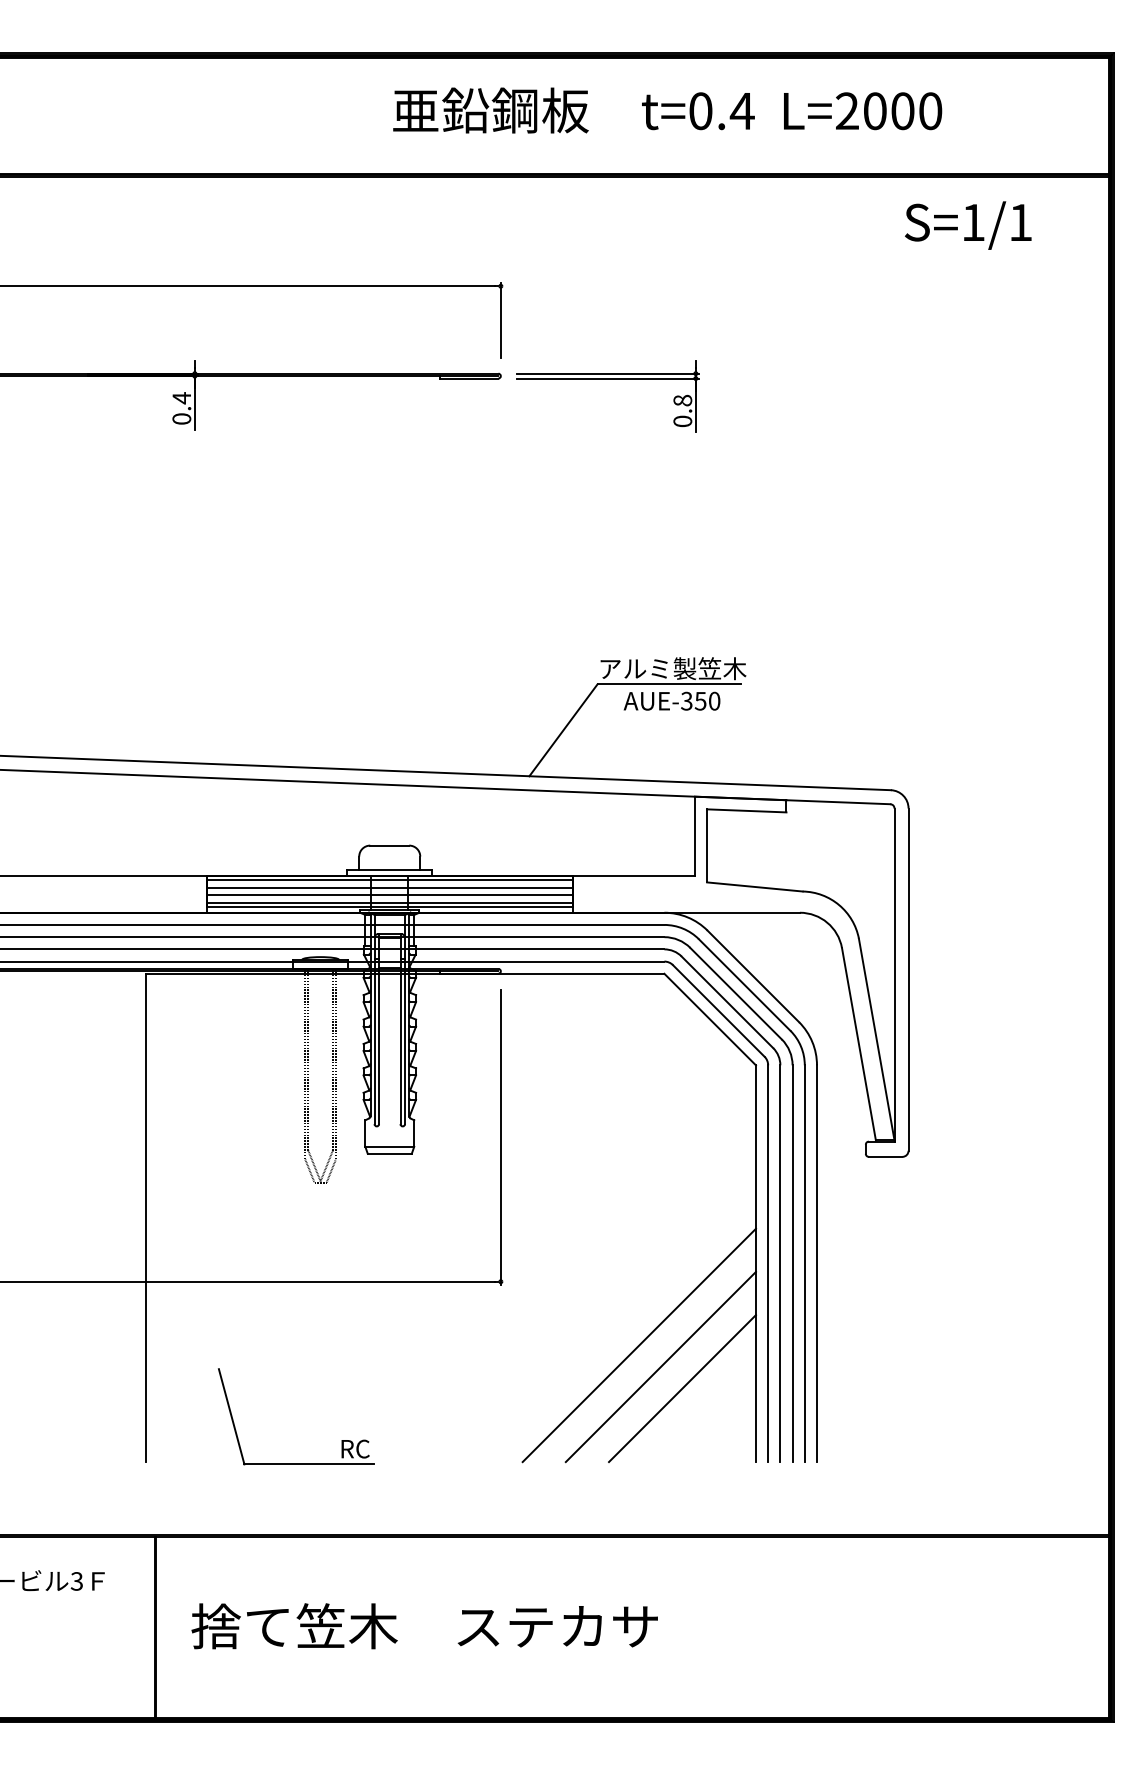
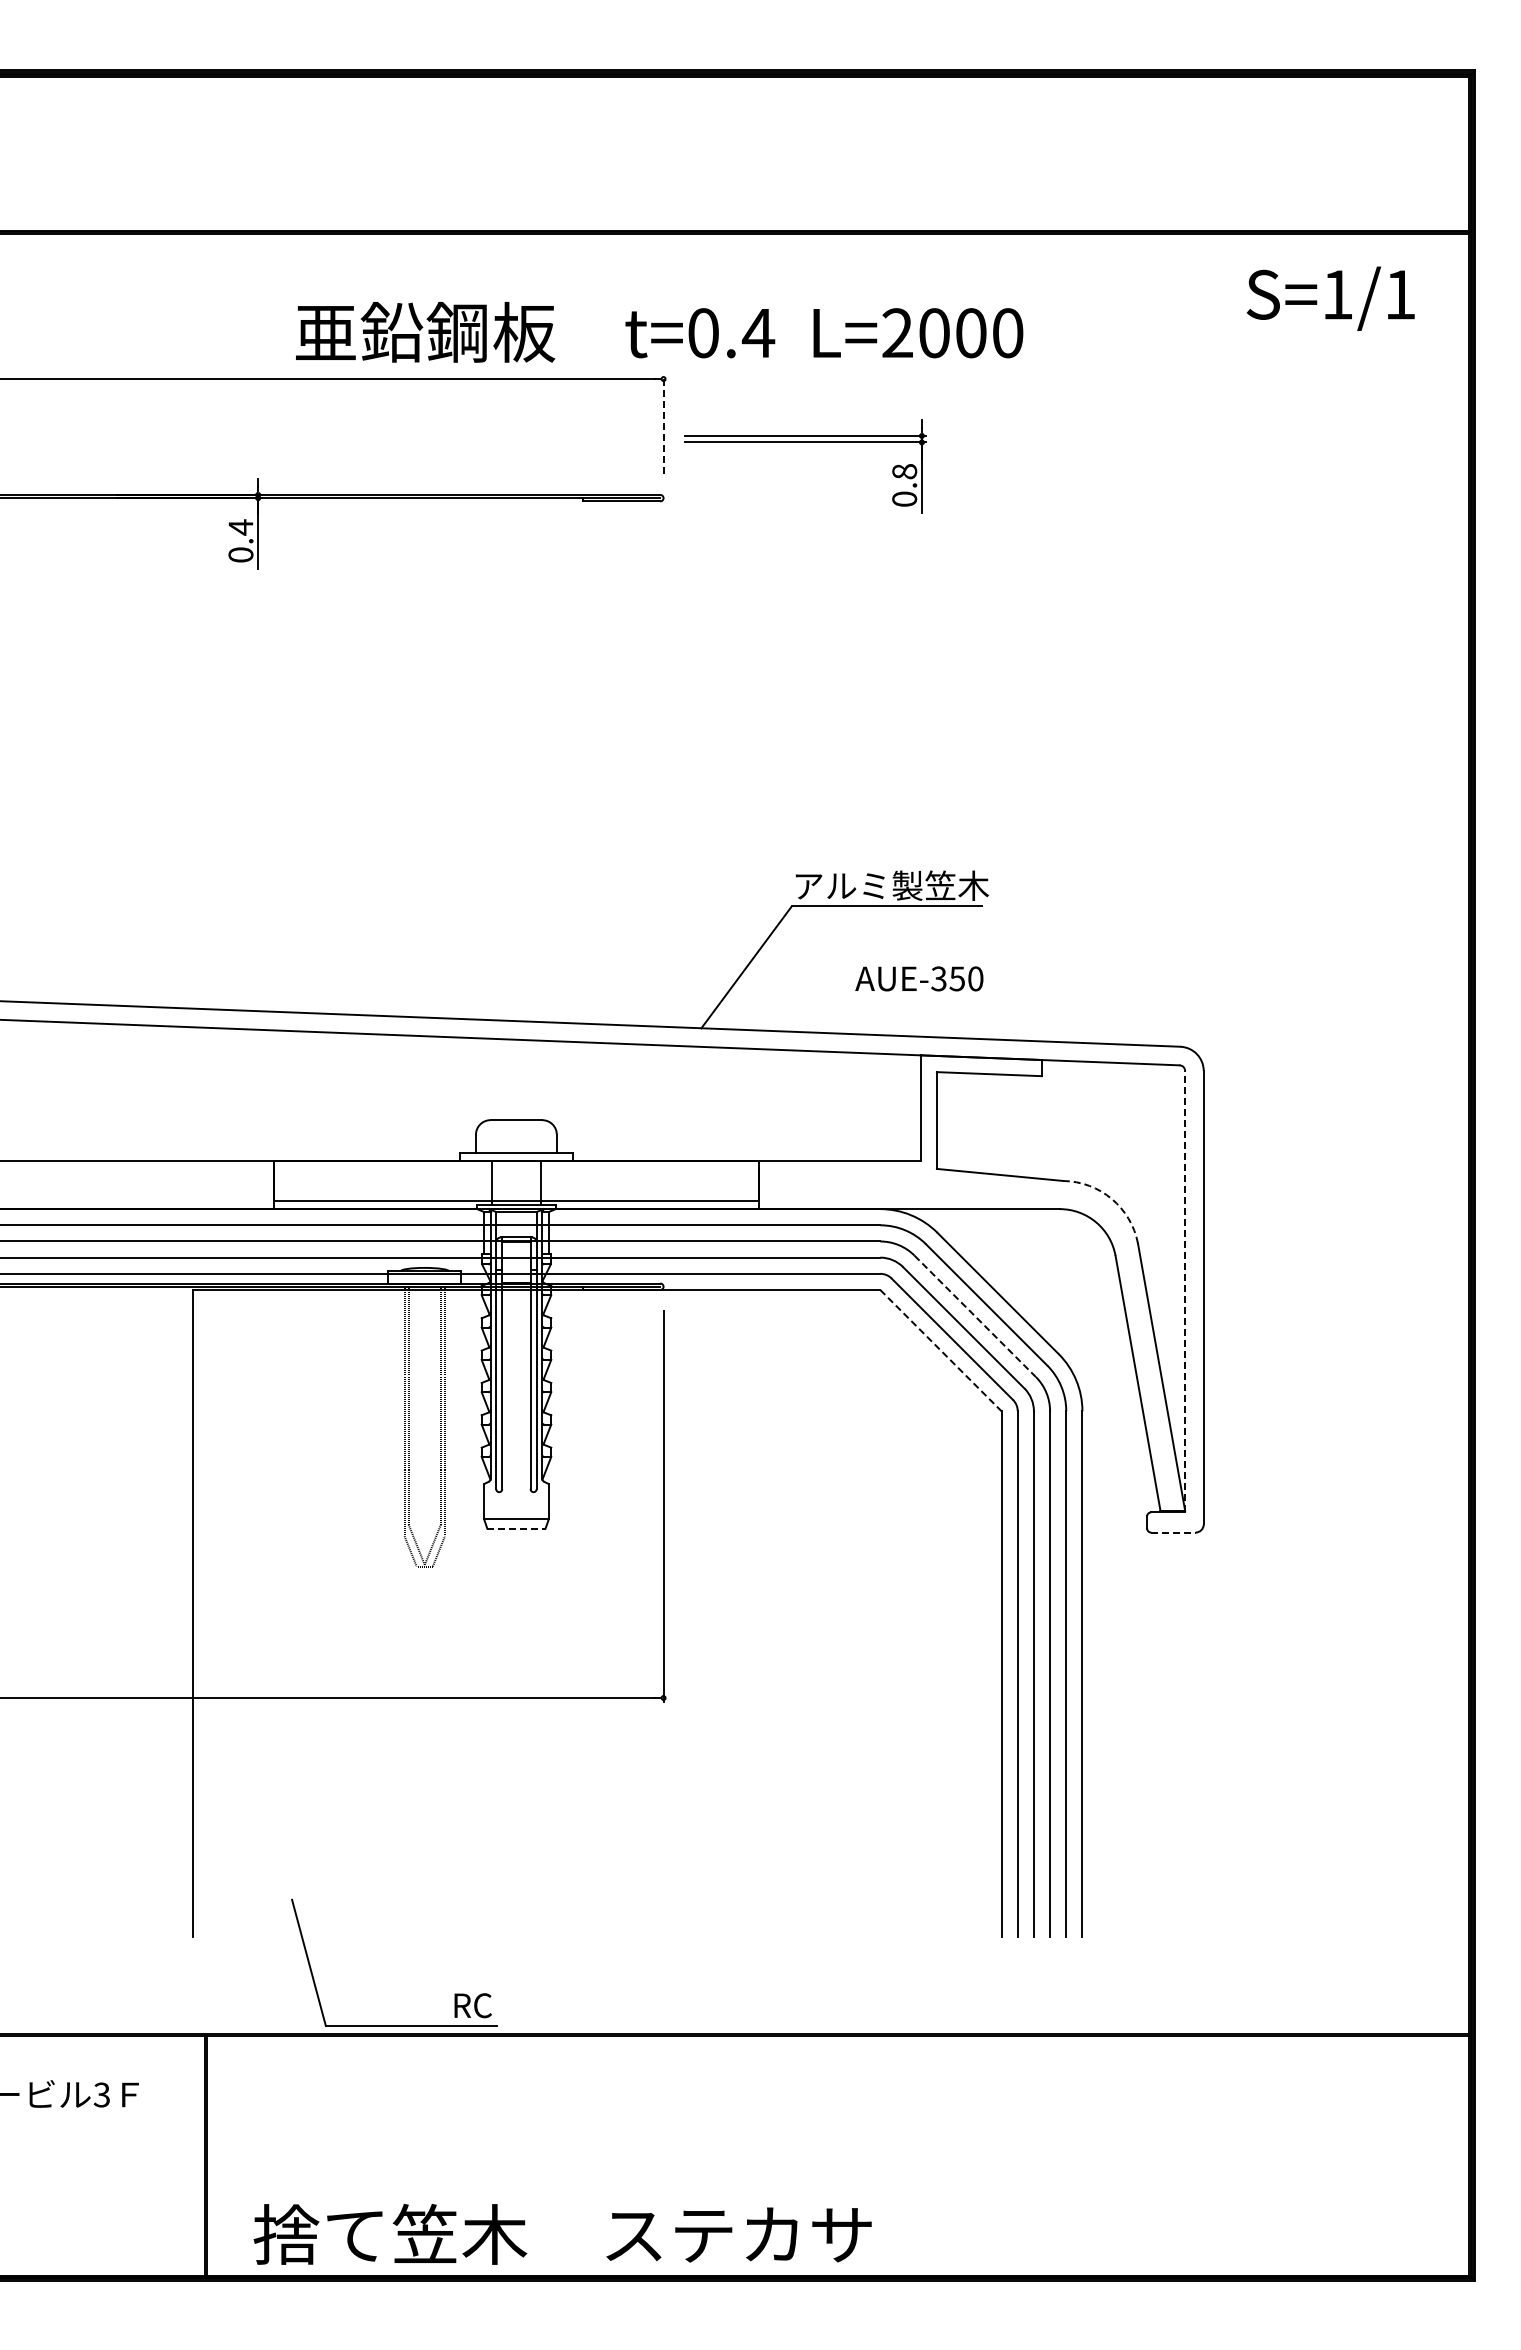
text: (667, 110) -> (659, 332), moved
text: (968, 225) -> (1330, 298), moved
line: (500, 319) -> (663, 423), solid -> dashed
part: (607, 378) -> (805, 442), moved
text: (672, 700) -> (919, 978), moved
line: (389, 879) -> (515, 1165), removed
line: (389, 887) -> (515, 1175), removed
line: (389, 894) -> (515, 1185), removed
line: (389, 903) -> (515, 1196), removed
arc: (838, 905) -> (1111, 1199), solid -> dashed
line: (894, 974) -> (1185, 1291), solid -> dashed
line: (736, 993) -> (975, 1316), solid -> dashed
line: (709, 1019) -> (940, 1350), solid -> dashed
line: (389, 1153) -> (516, 1528), solid -> dashed
line: (885, 1156) -> (1173, 1532), solid -> dashed
line: (638, 1344) -> (846, 1781), removed
line: (660, 1366) -> (875, 1810), removed
line: (681, 1388) -> (903, 1839), removed
part: (296, 1464) -> (394, 2025), moved
text: (424, 1625) -> (562, 2233), moved

